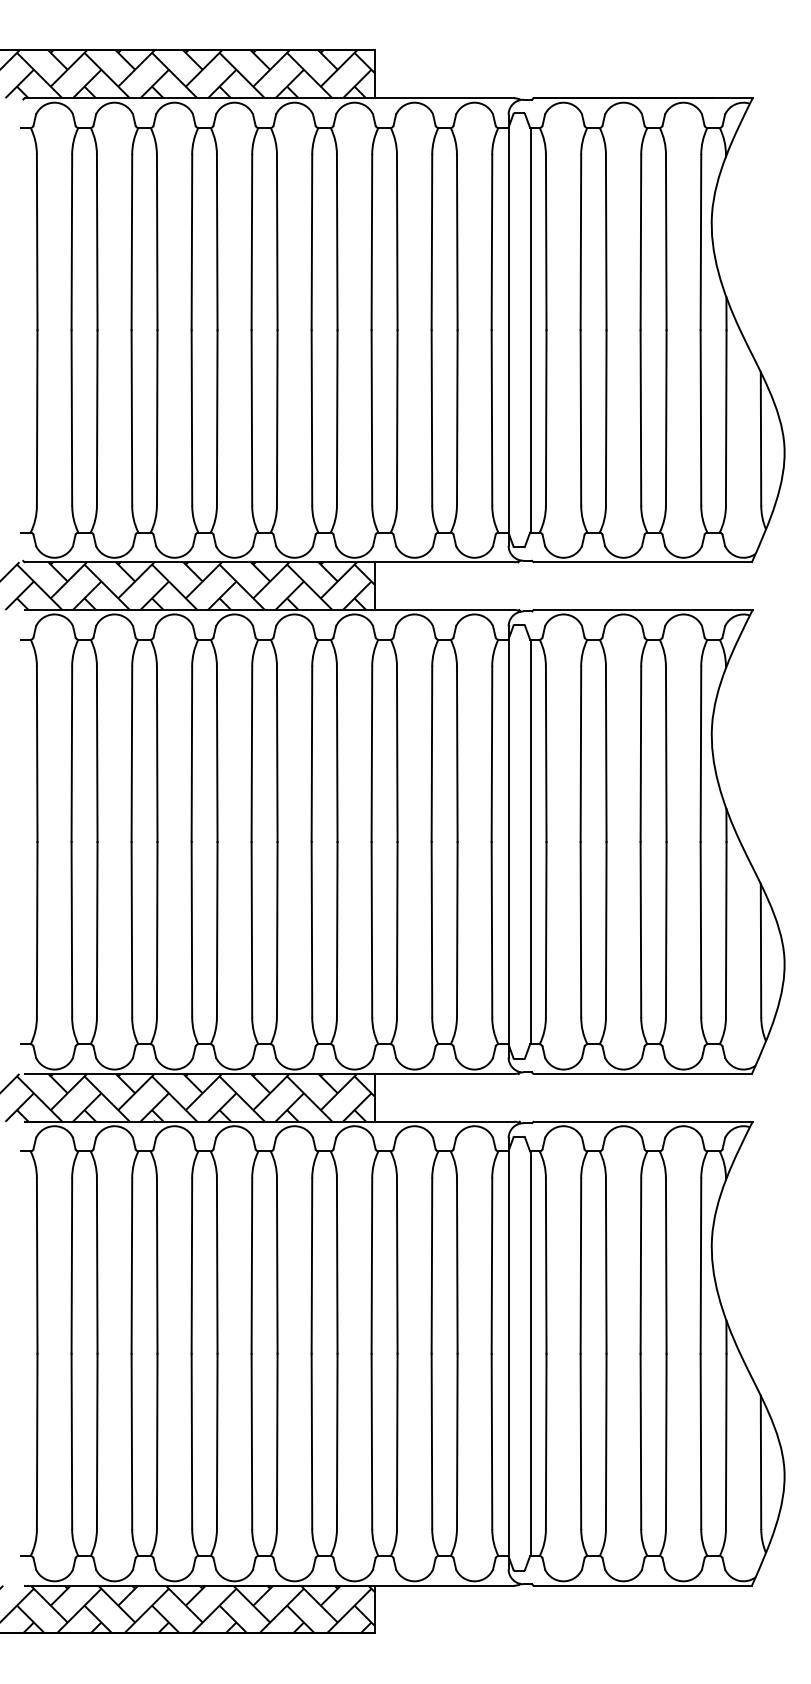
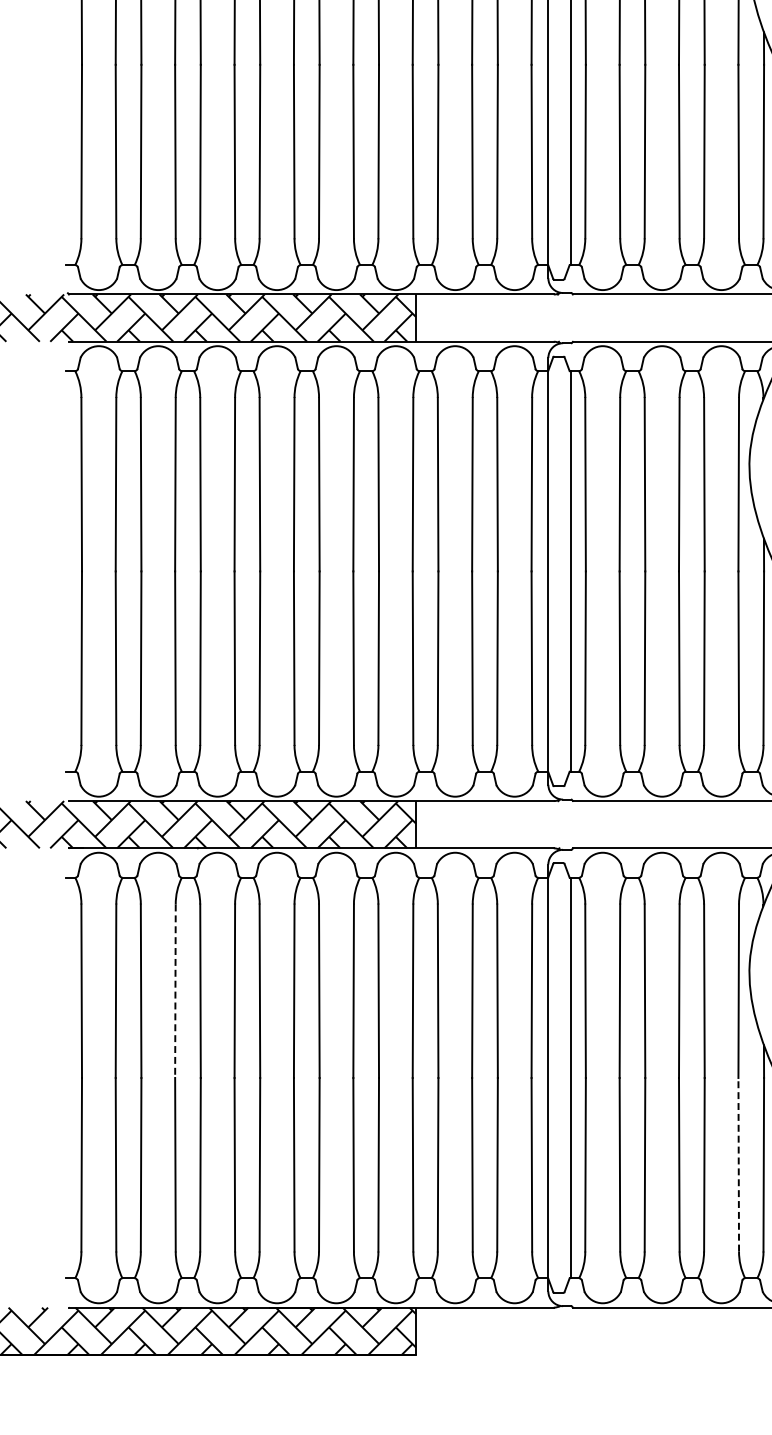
line: (131, 1266) -> (175, 991), solid -> dashed
line: (700, 1441) -> (738, 1164), solid -> dashed

